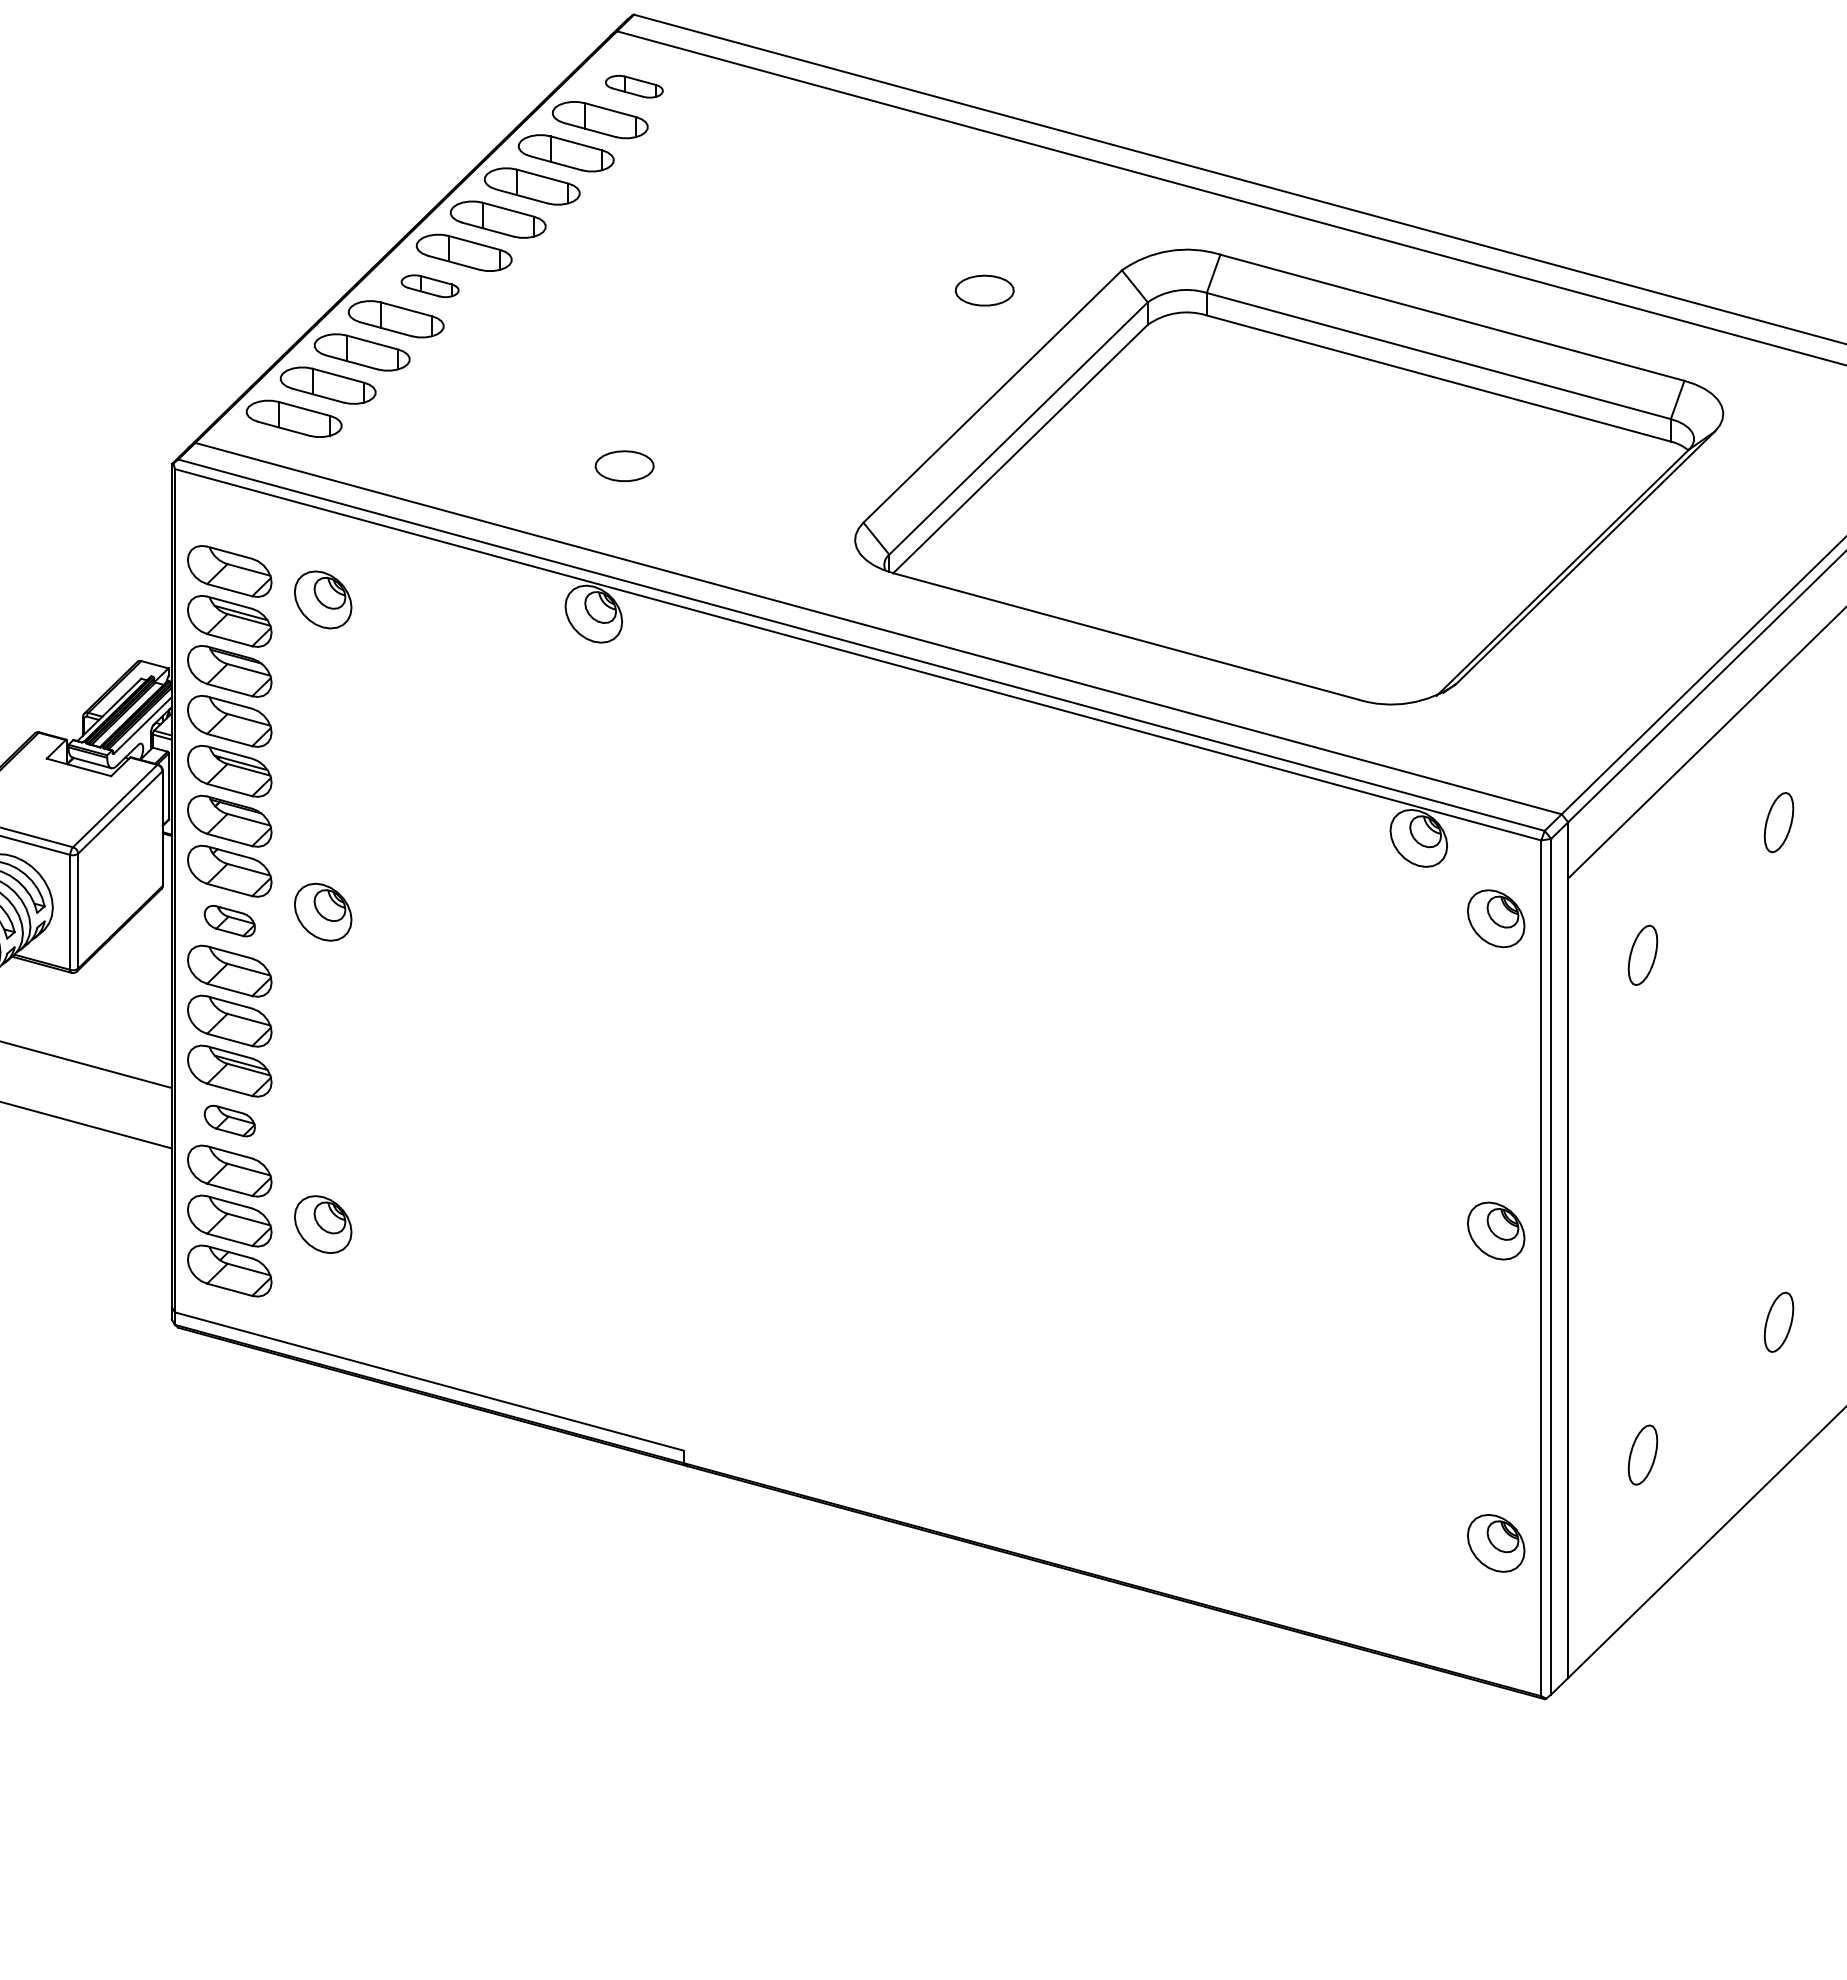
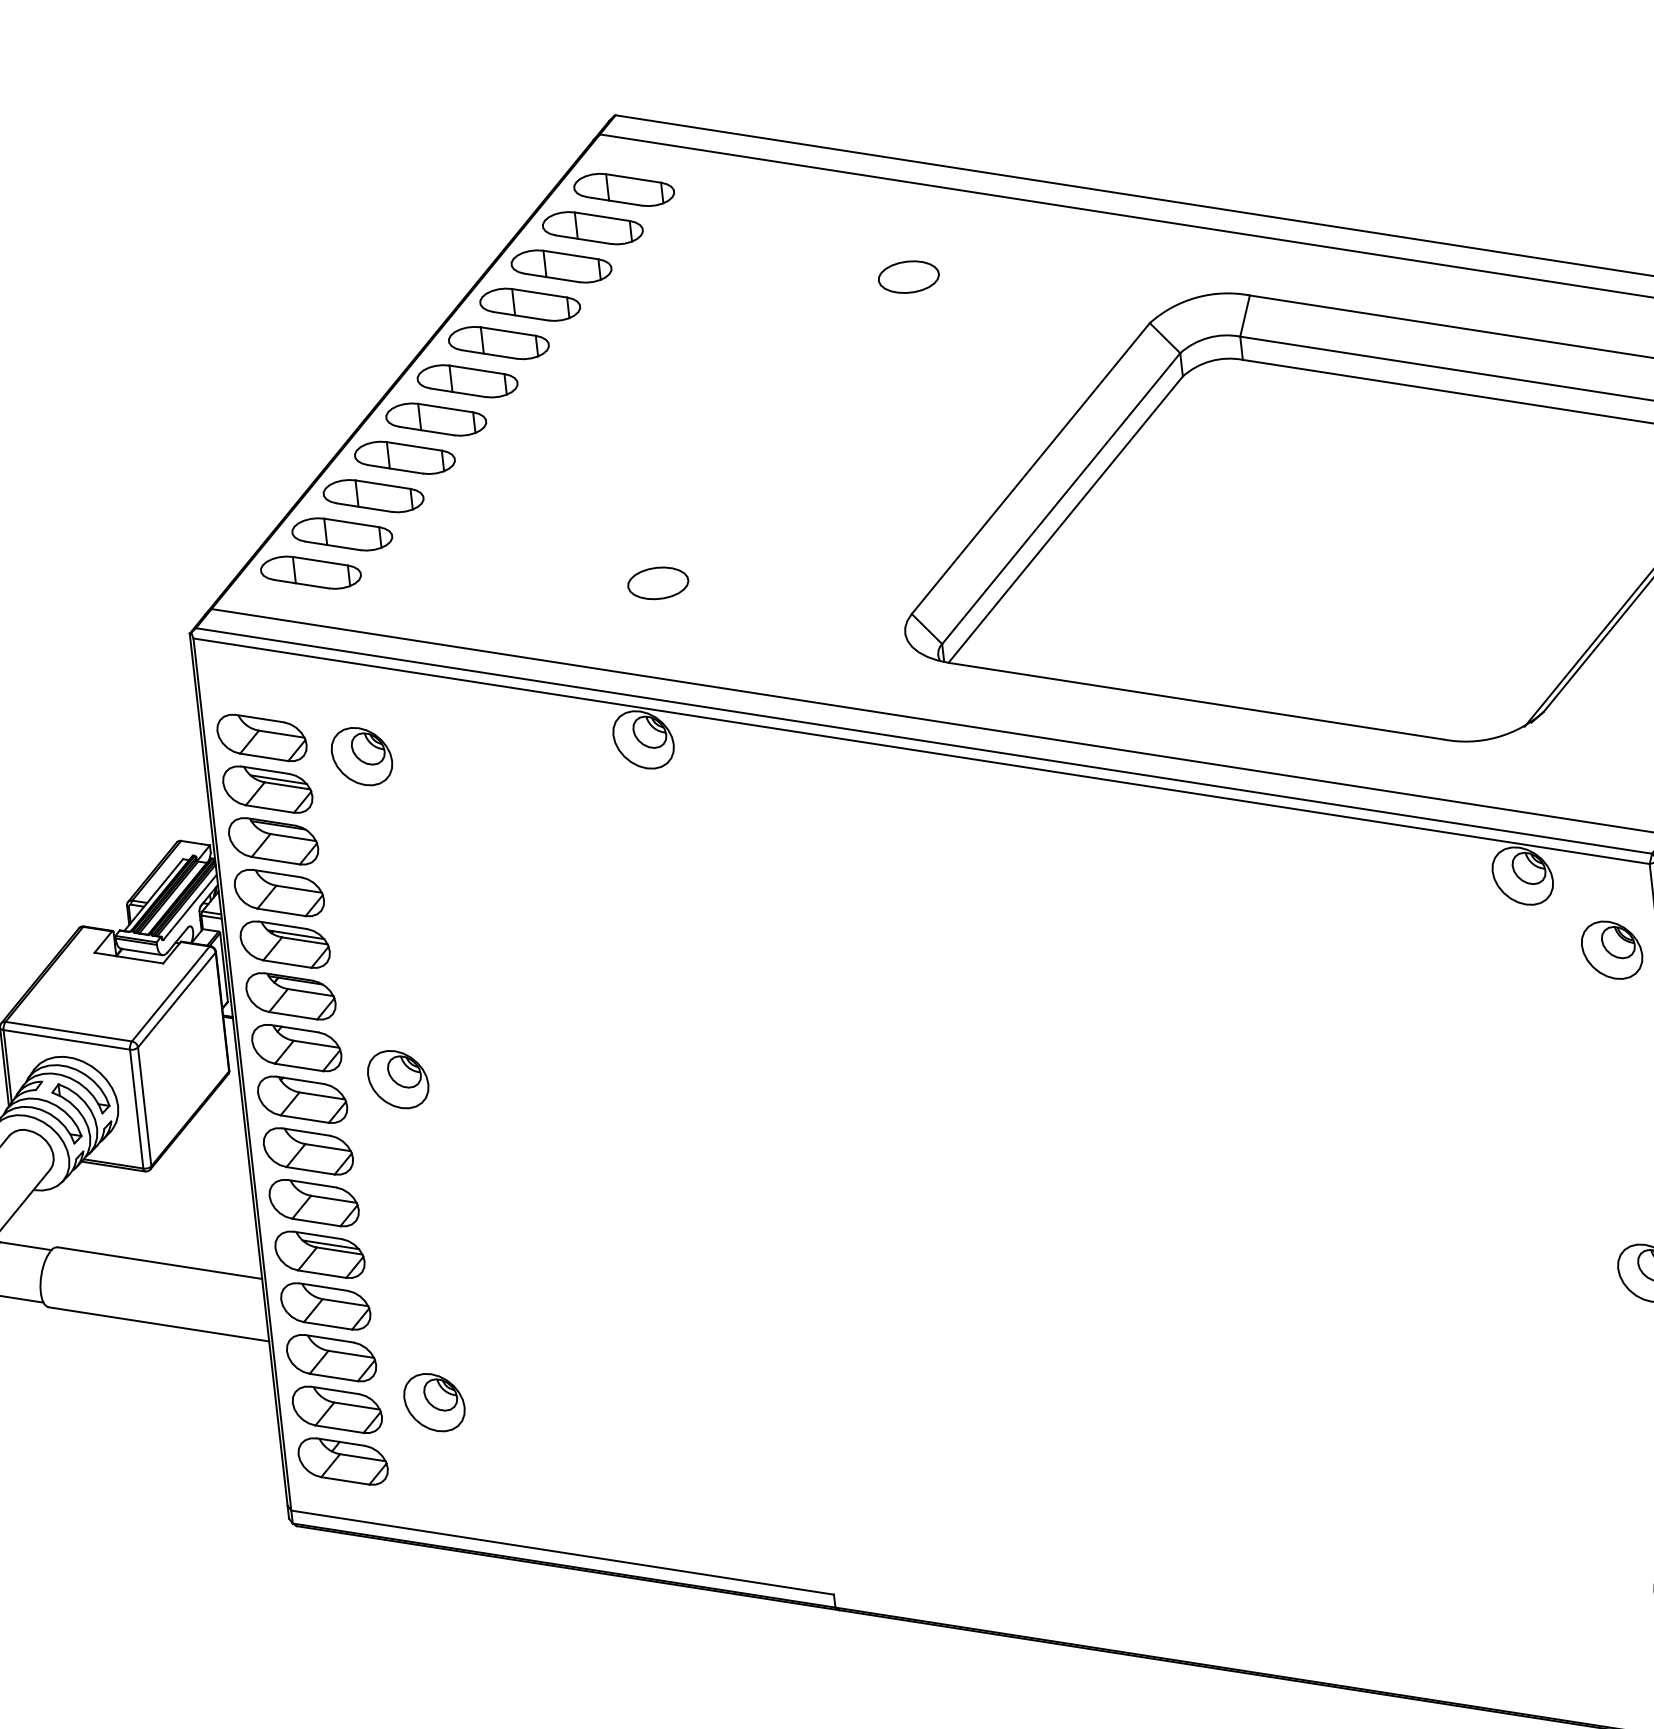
part: (634, 86) -> (624, 189), size x1.67
part: (429, 286) -> (435, 420), size x1.67
part: (984, 290) -> (908, 276), moved
part: (229, 920) -> (302, 1098), size x1.67
part: (229, 1120) -> (325, 1305), size x1.67

